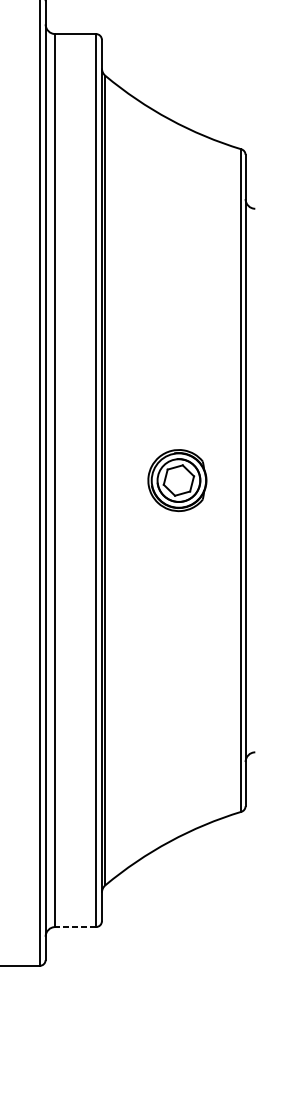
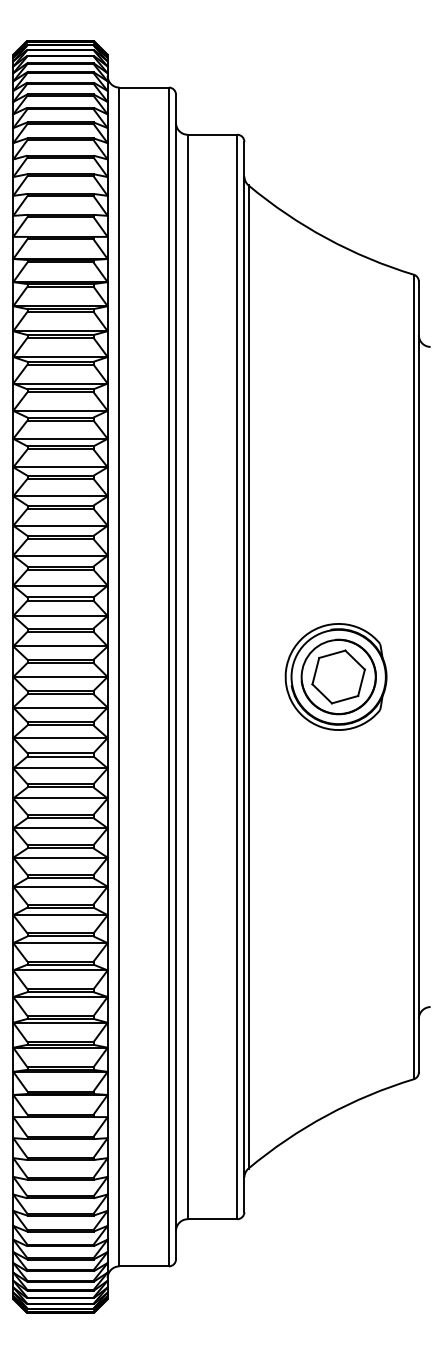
part: (176, 480) -> (335, 676), size x1.43
line: (75, 927) -> (212, 1219), dashed -> solid

